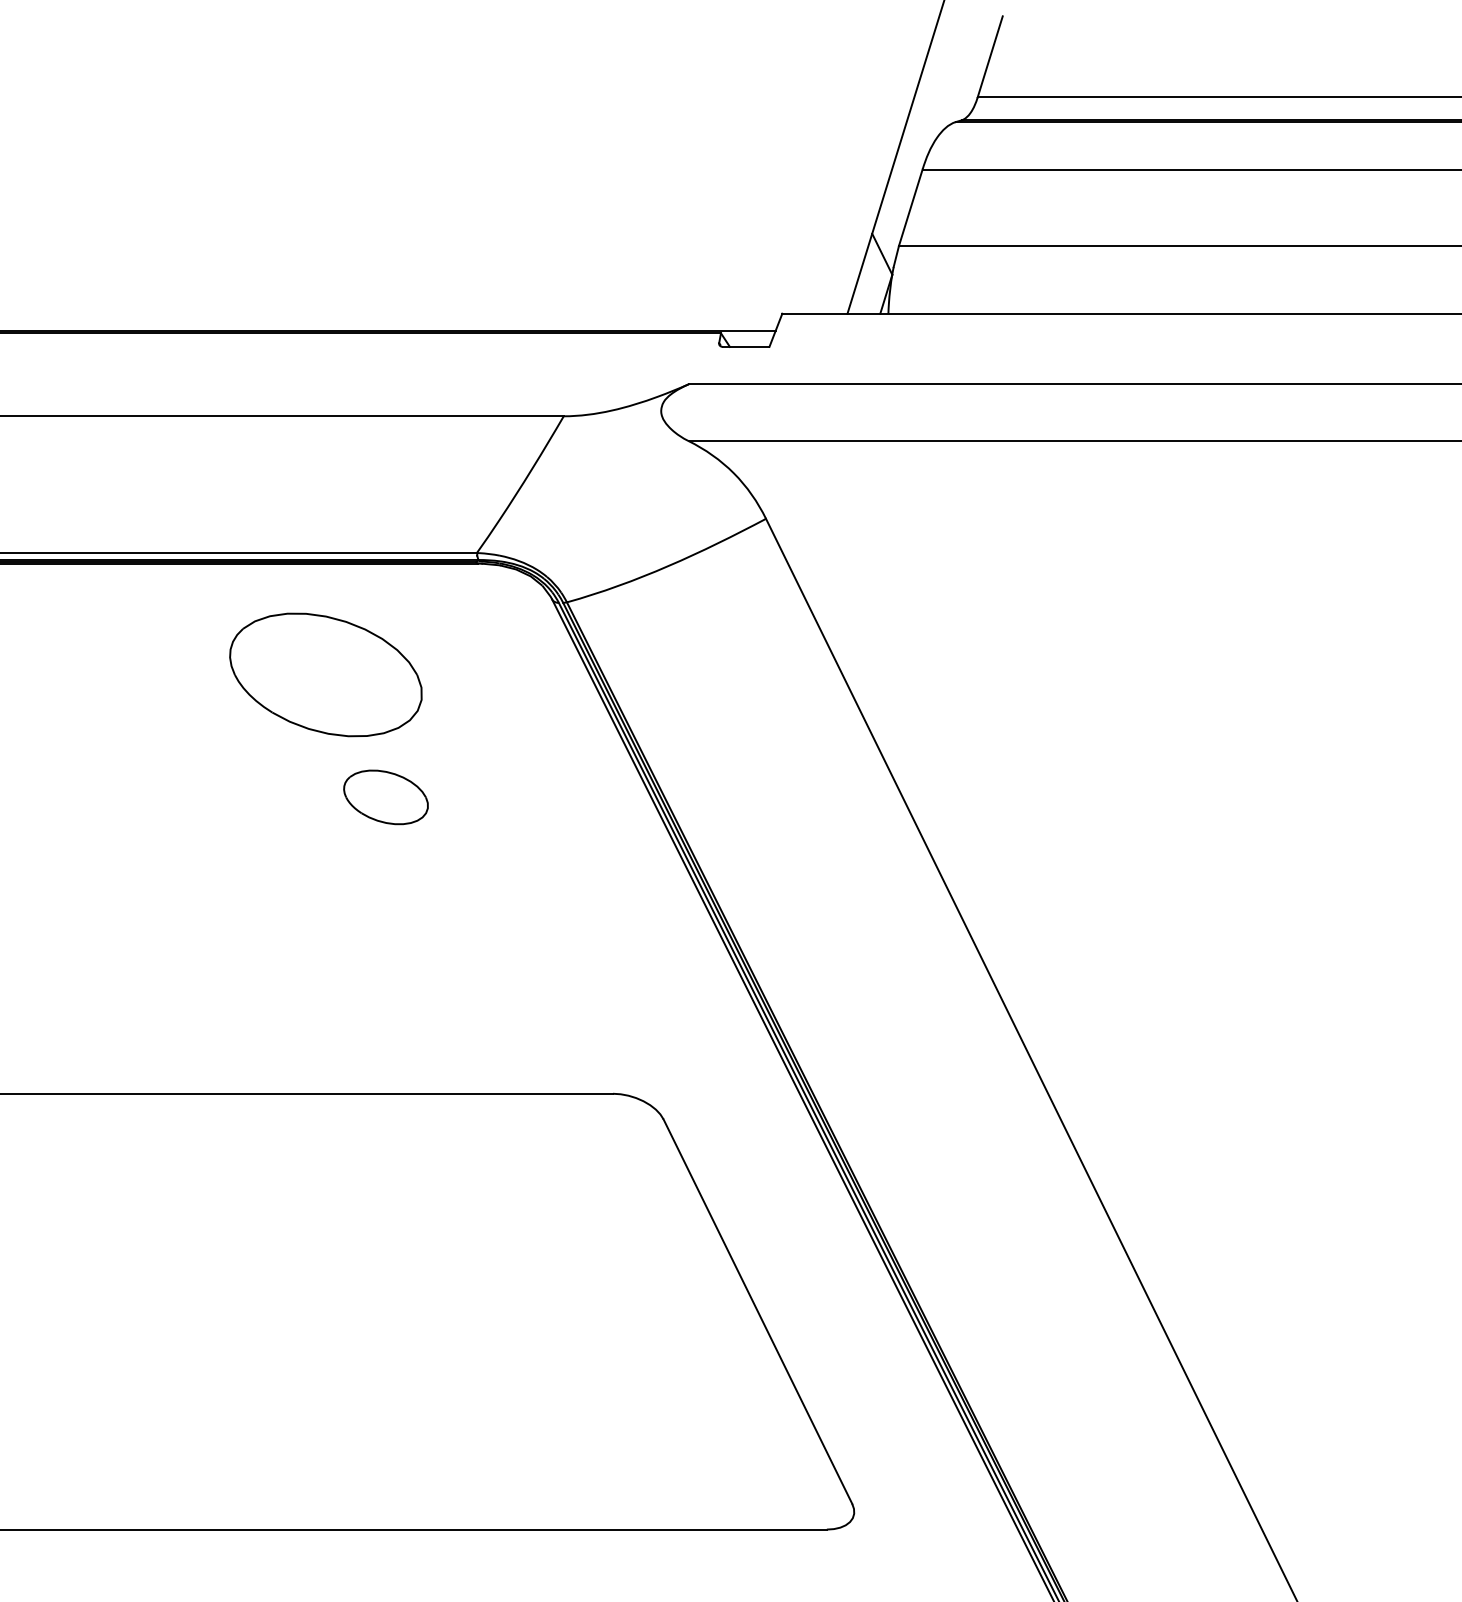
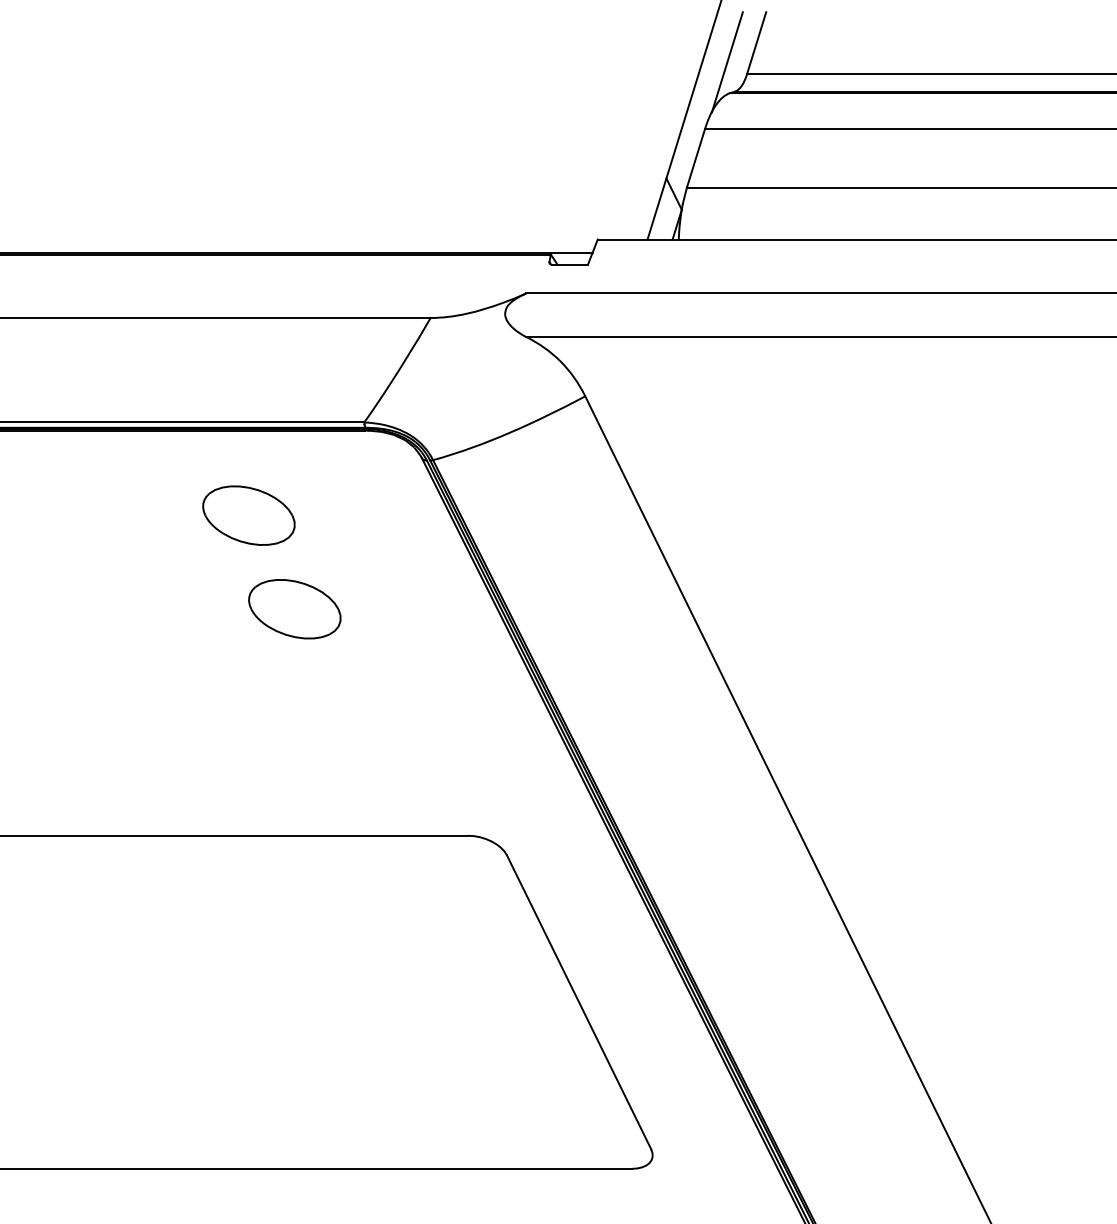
line: (951, 81) -> (727, 62), added
part: (325, 674) -> (248, 515), size x0.62
part: (385, 797) -> (294, 609), size x1.43

